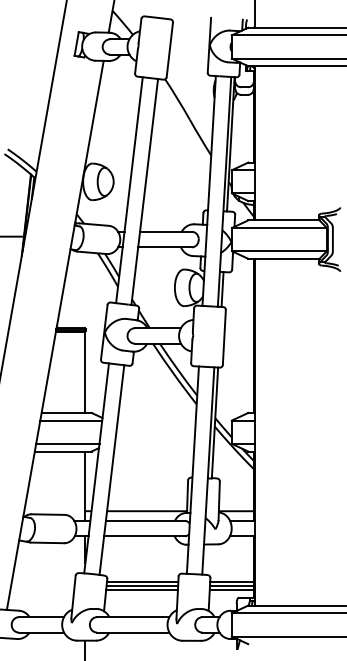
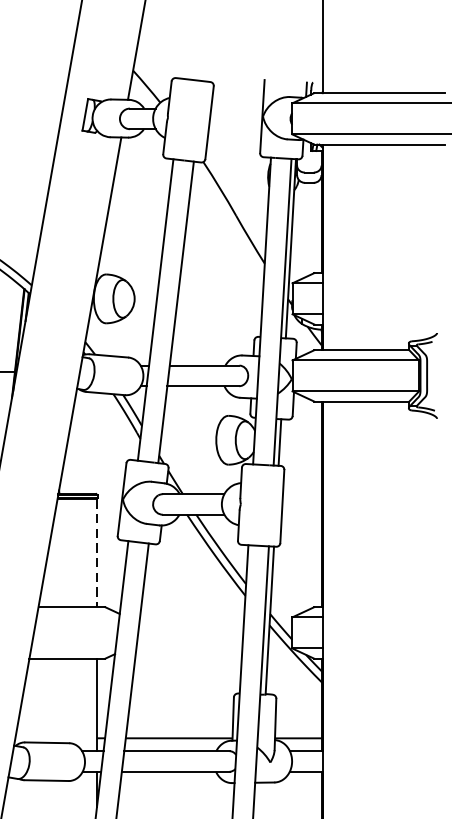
line: (85, 373) -> (97, 554), solid -> dashed
line: (71, 420) -> (78, 617), removed
line: (67, 443) -> (73, 647), removed

